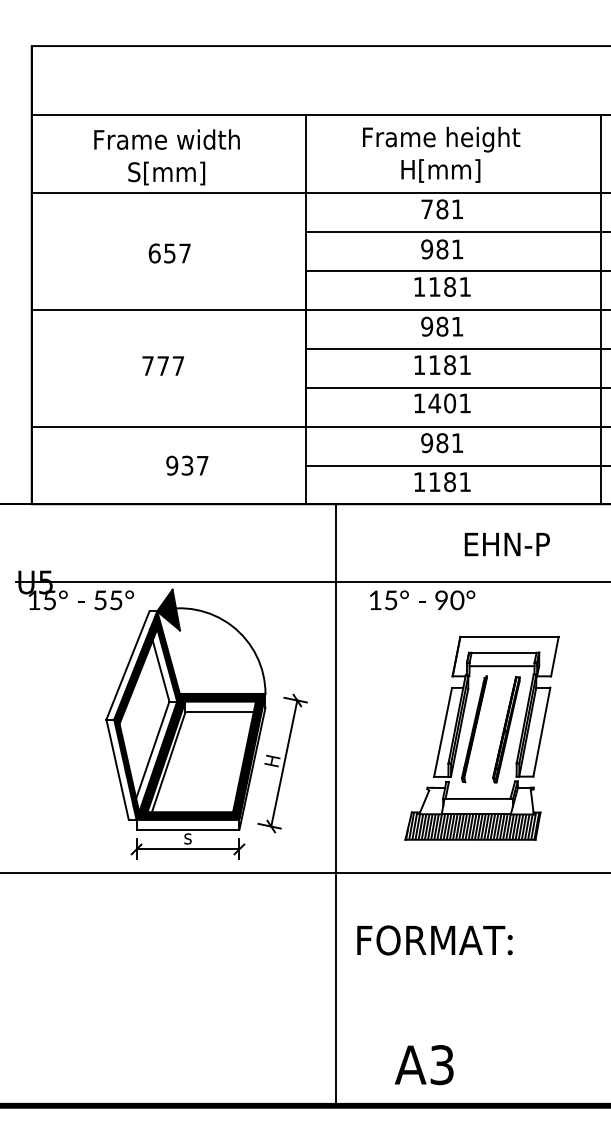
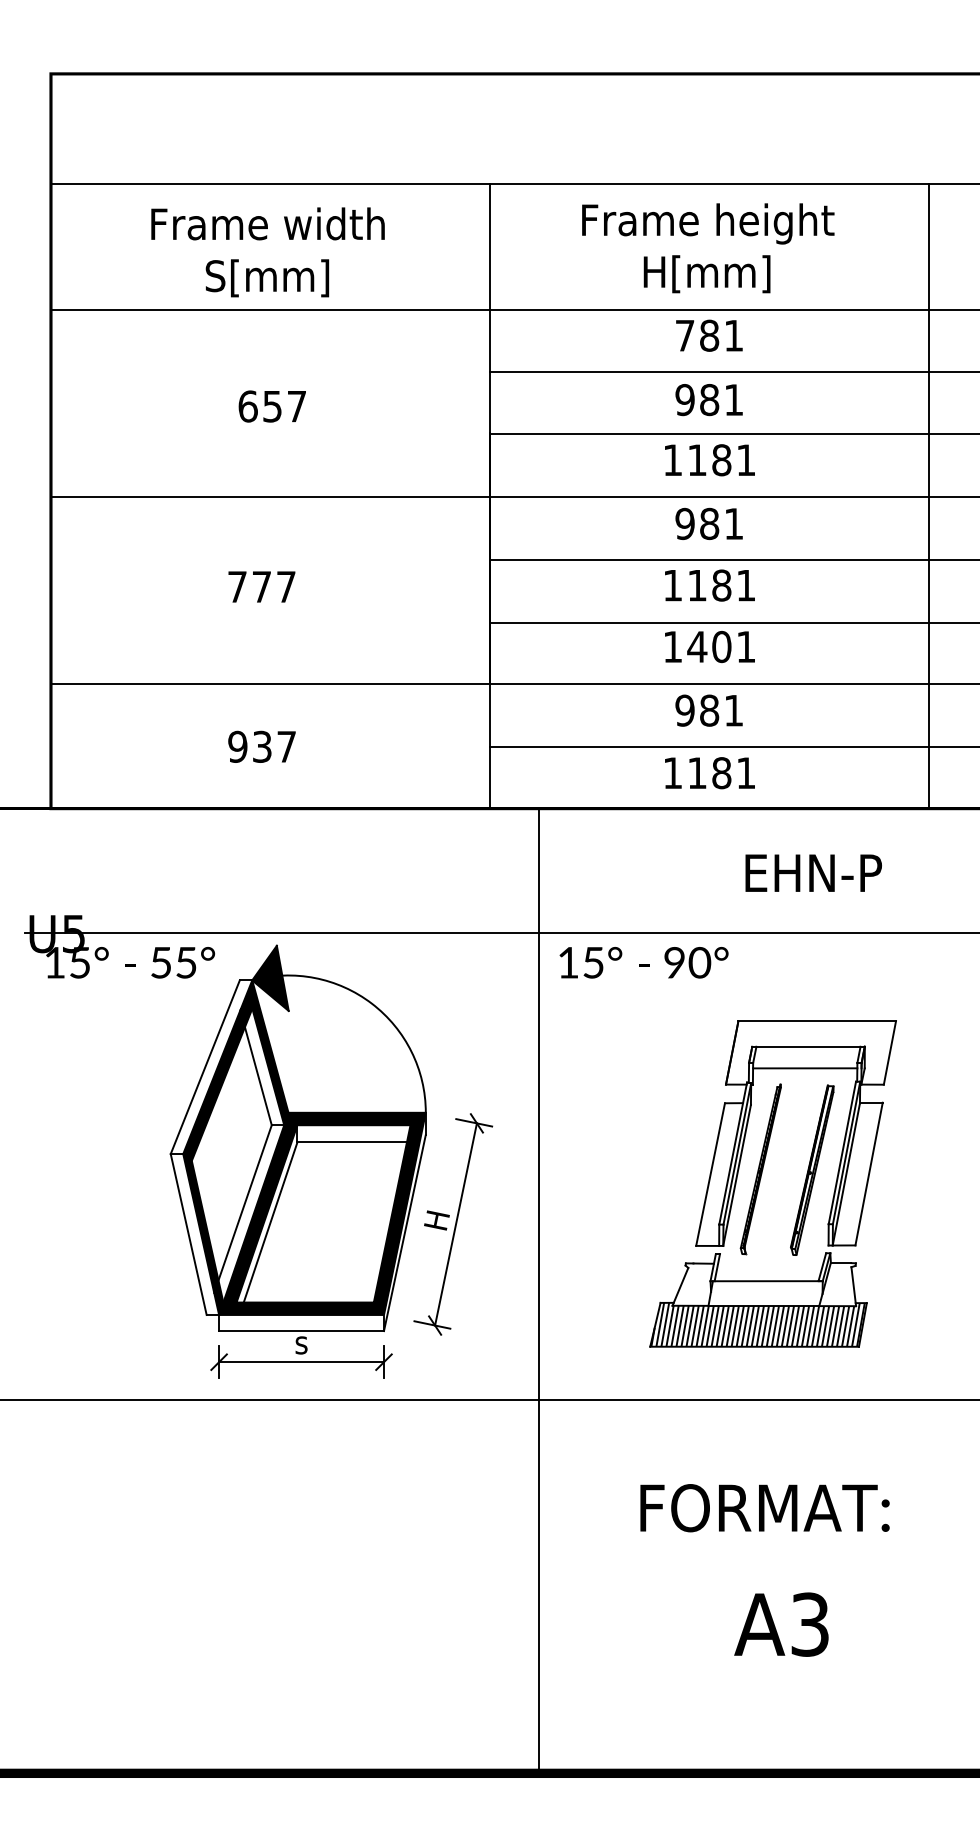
line: (601, 309) -> (929, 496), moved
text: (187, 465) -> (262, 746), moved
text: (422, 600) -> (643, 963), moved
text: (434, 940) -> (764, 1508), moved
text: (423, 1065) -> (780, 1625), moved

